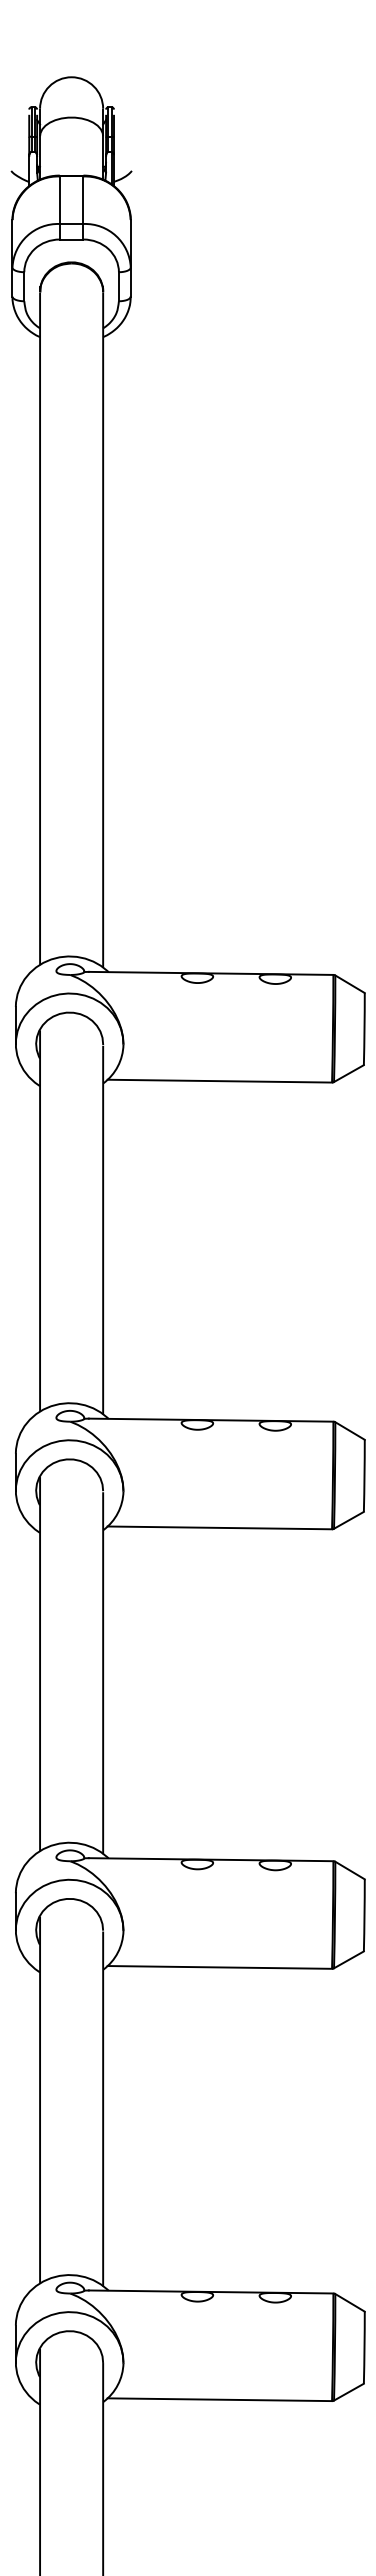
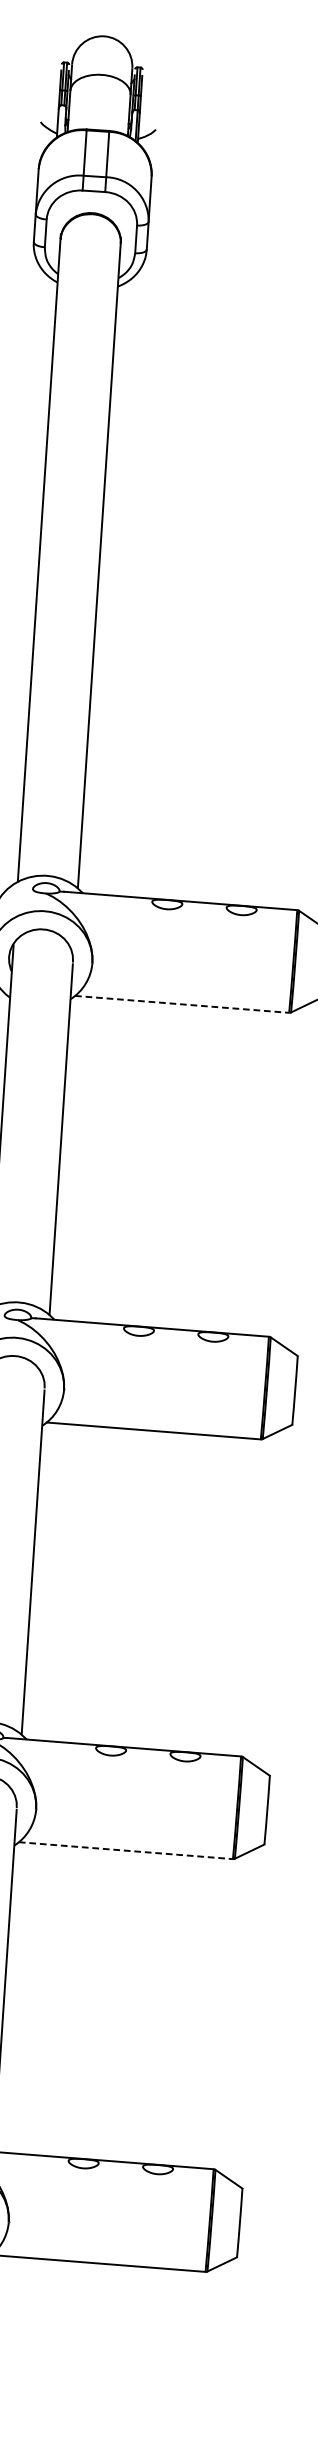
line: (220, 1081) -> (182, 1004), solid -> dashed
line: (220, 1967) -> (126, 1850), solid -> dashed

